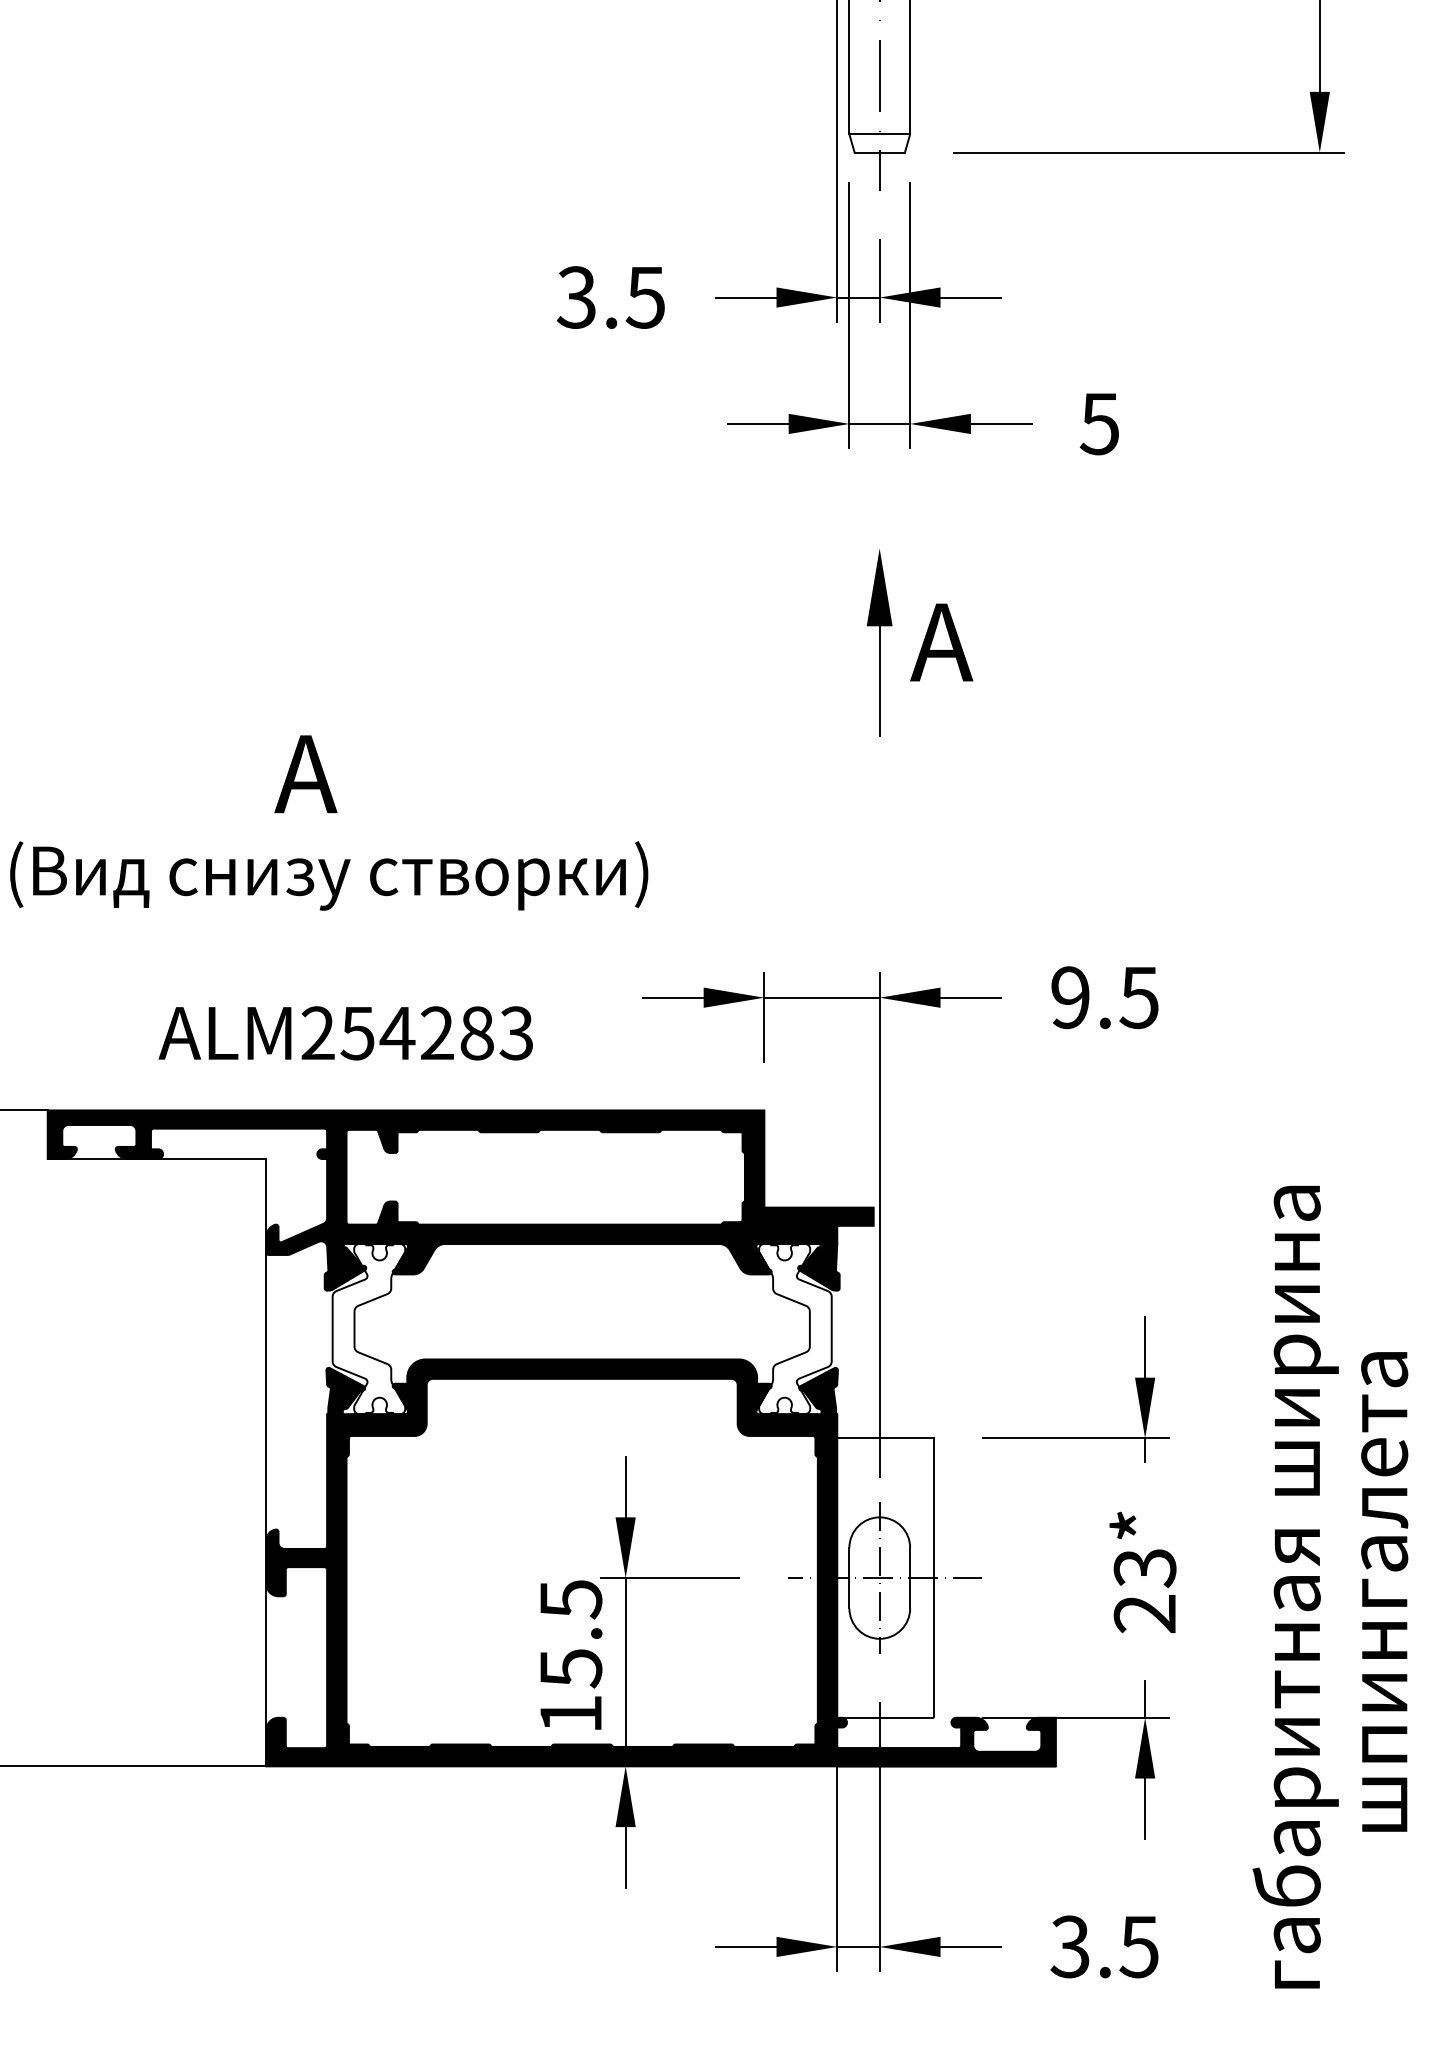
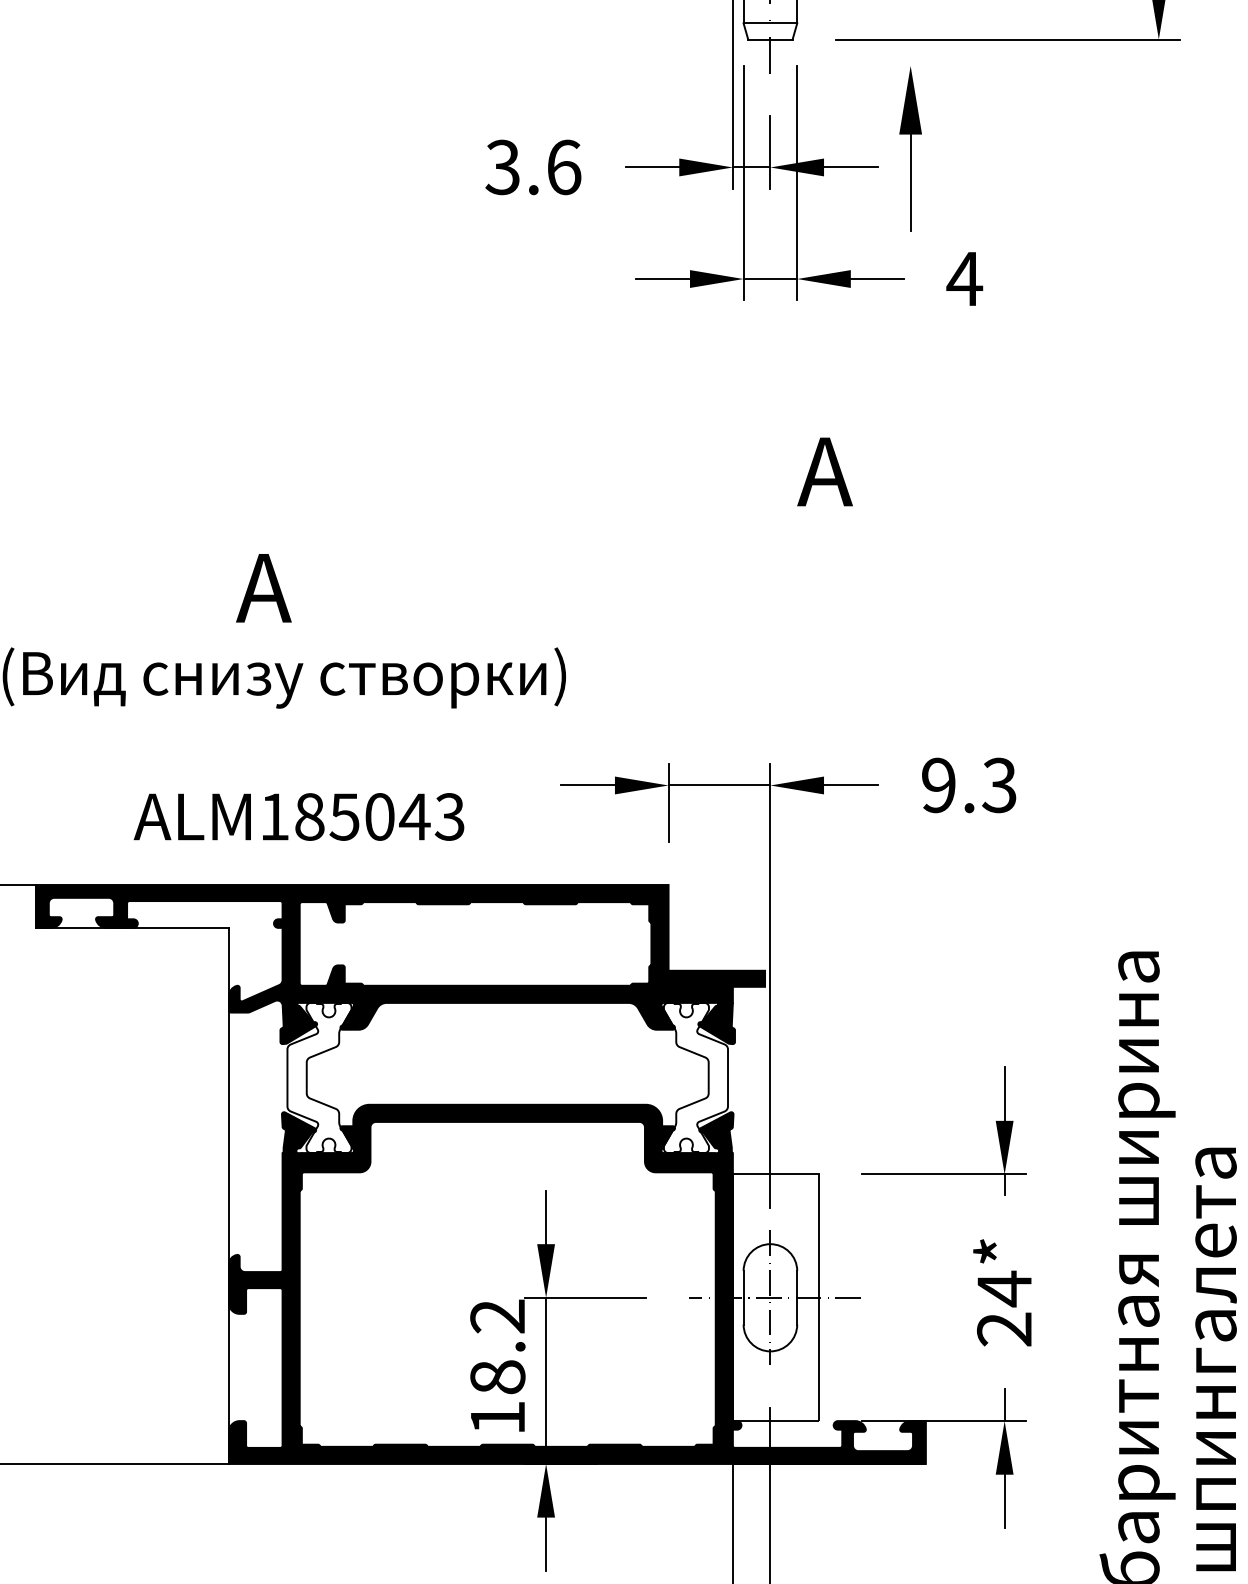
text: (645, 297) -> (563, 167), 3.5 -> 3.6
text: (1099, 424) -> (964, 279), 5 -> 4
part: (879, 642) -> (910, 148), moved
text: (1138, 997) -> (998, 785), 9.5 -> 9.3
text: (397, 1033) -> (344, 817), ALM254283 -> ALM185043
text: (1144, 1568) -> (1004, 1289), 23* -> 24*
text: (1384, 1591) -> (1215, 1359), moved
text: (570, 1634) -> (497, 1347), 15.5 -> 18.2

